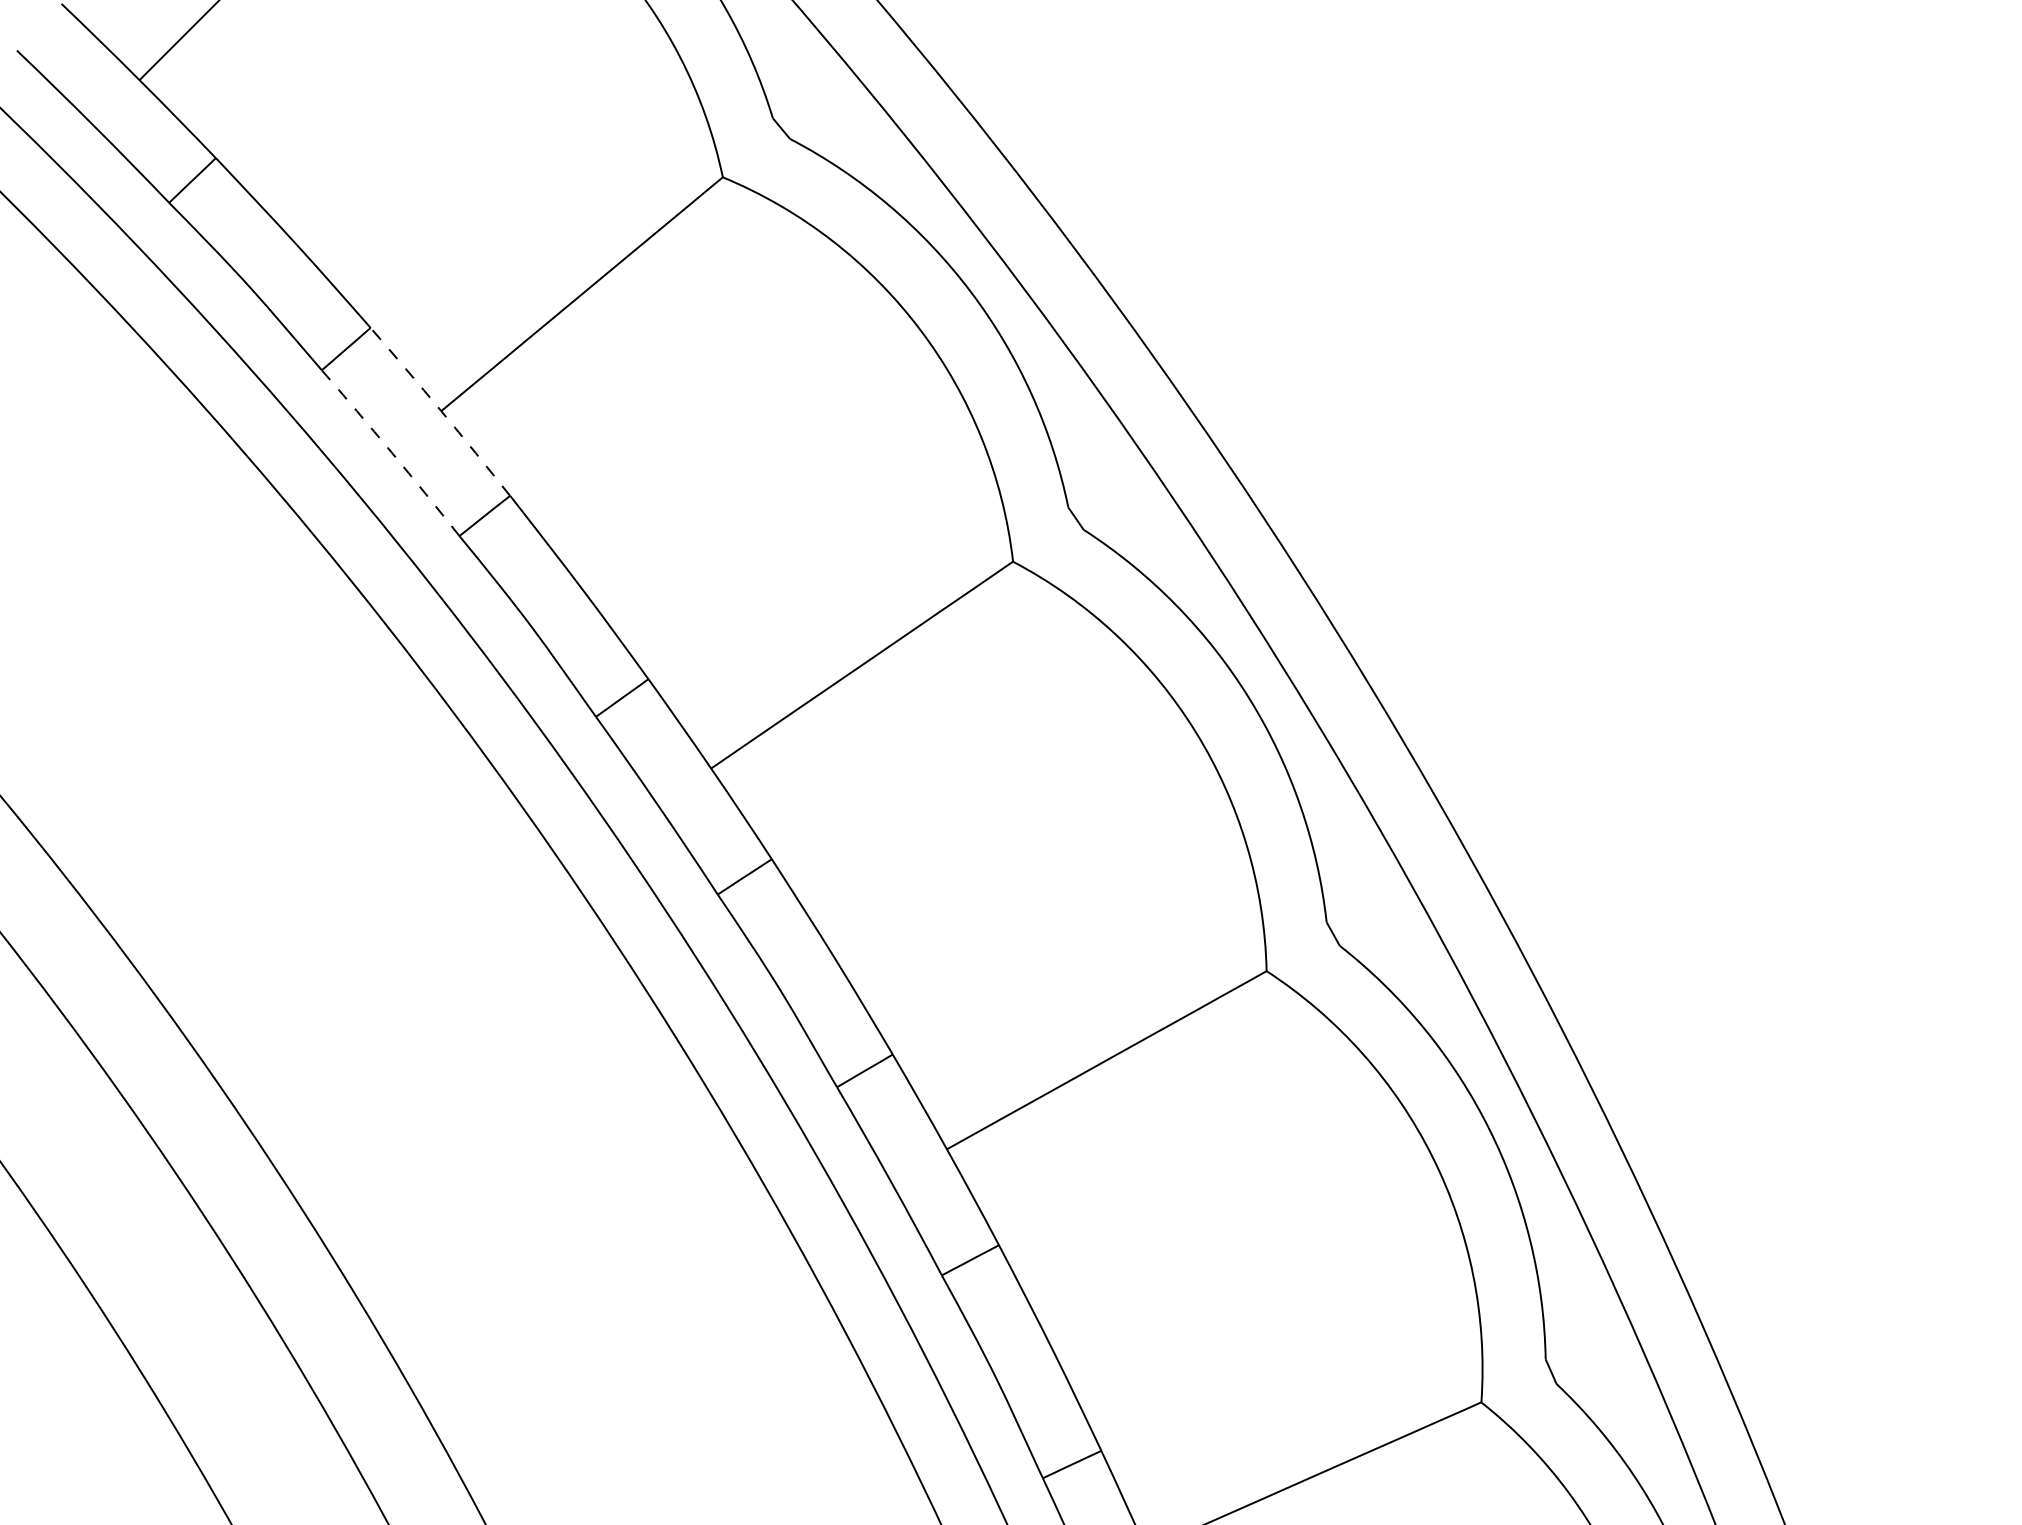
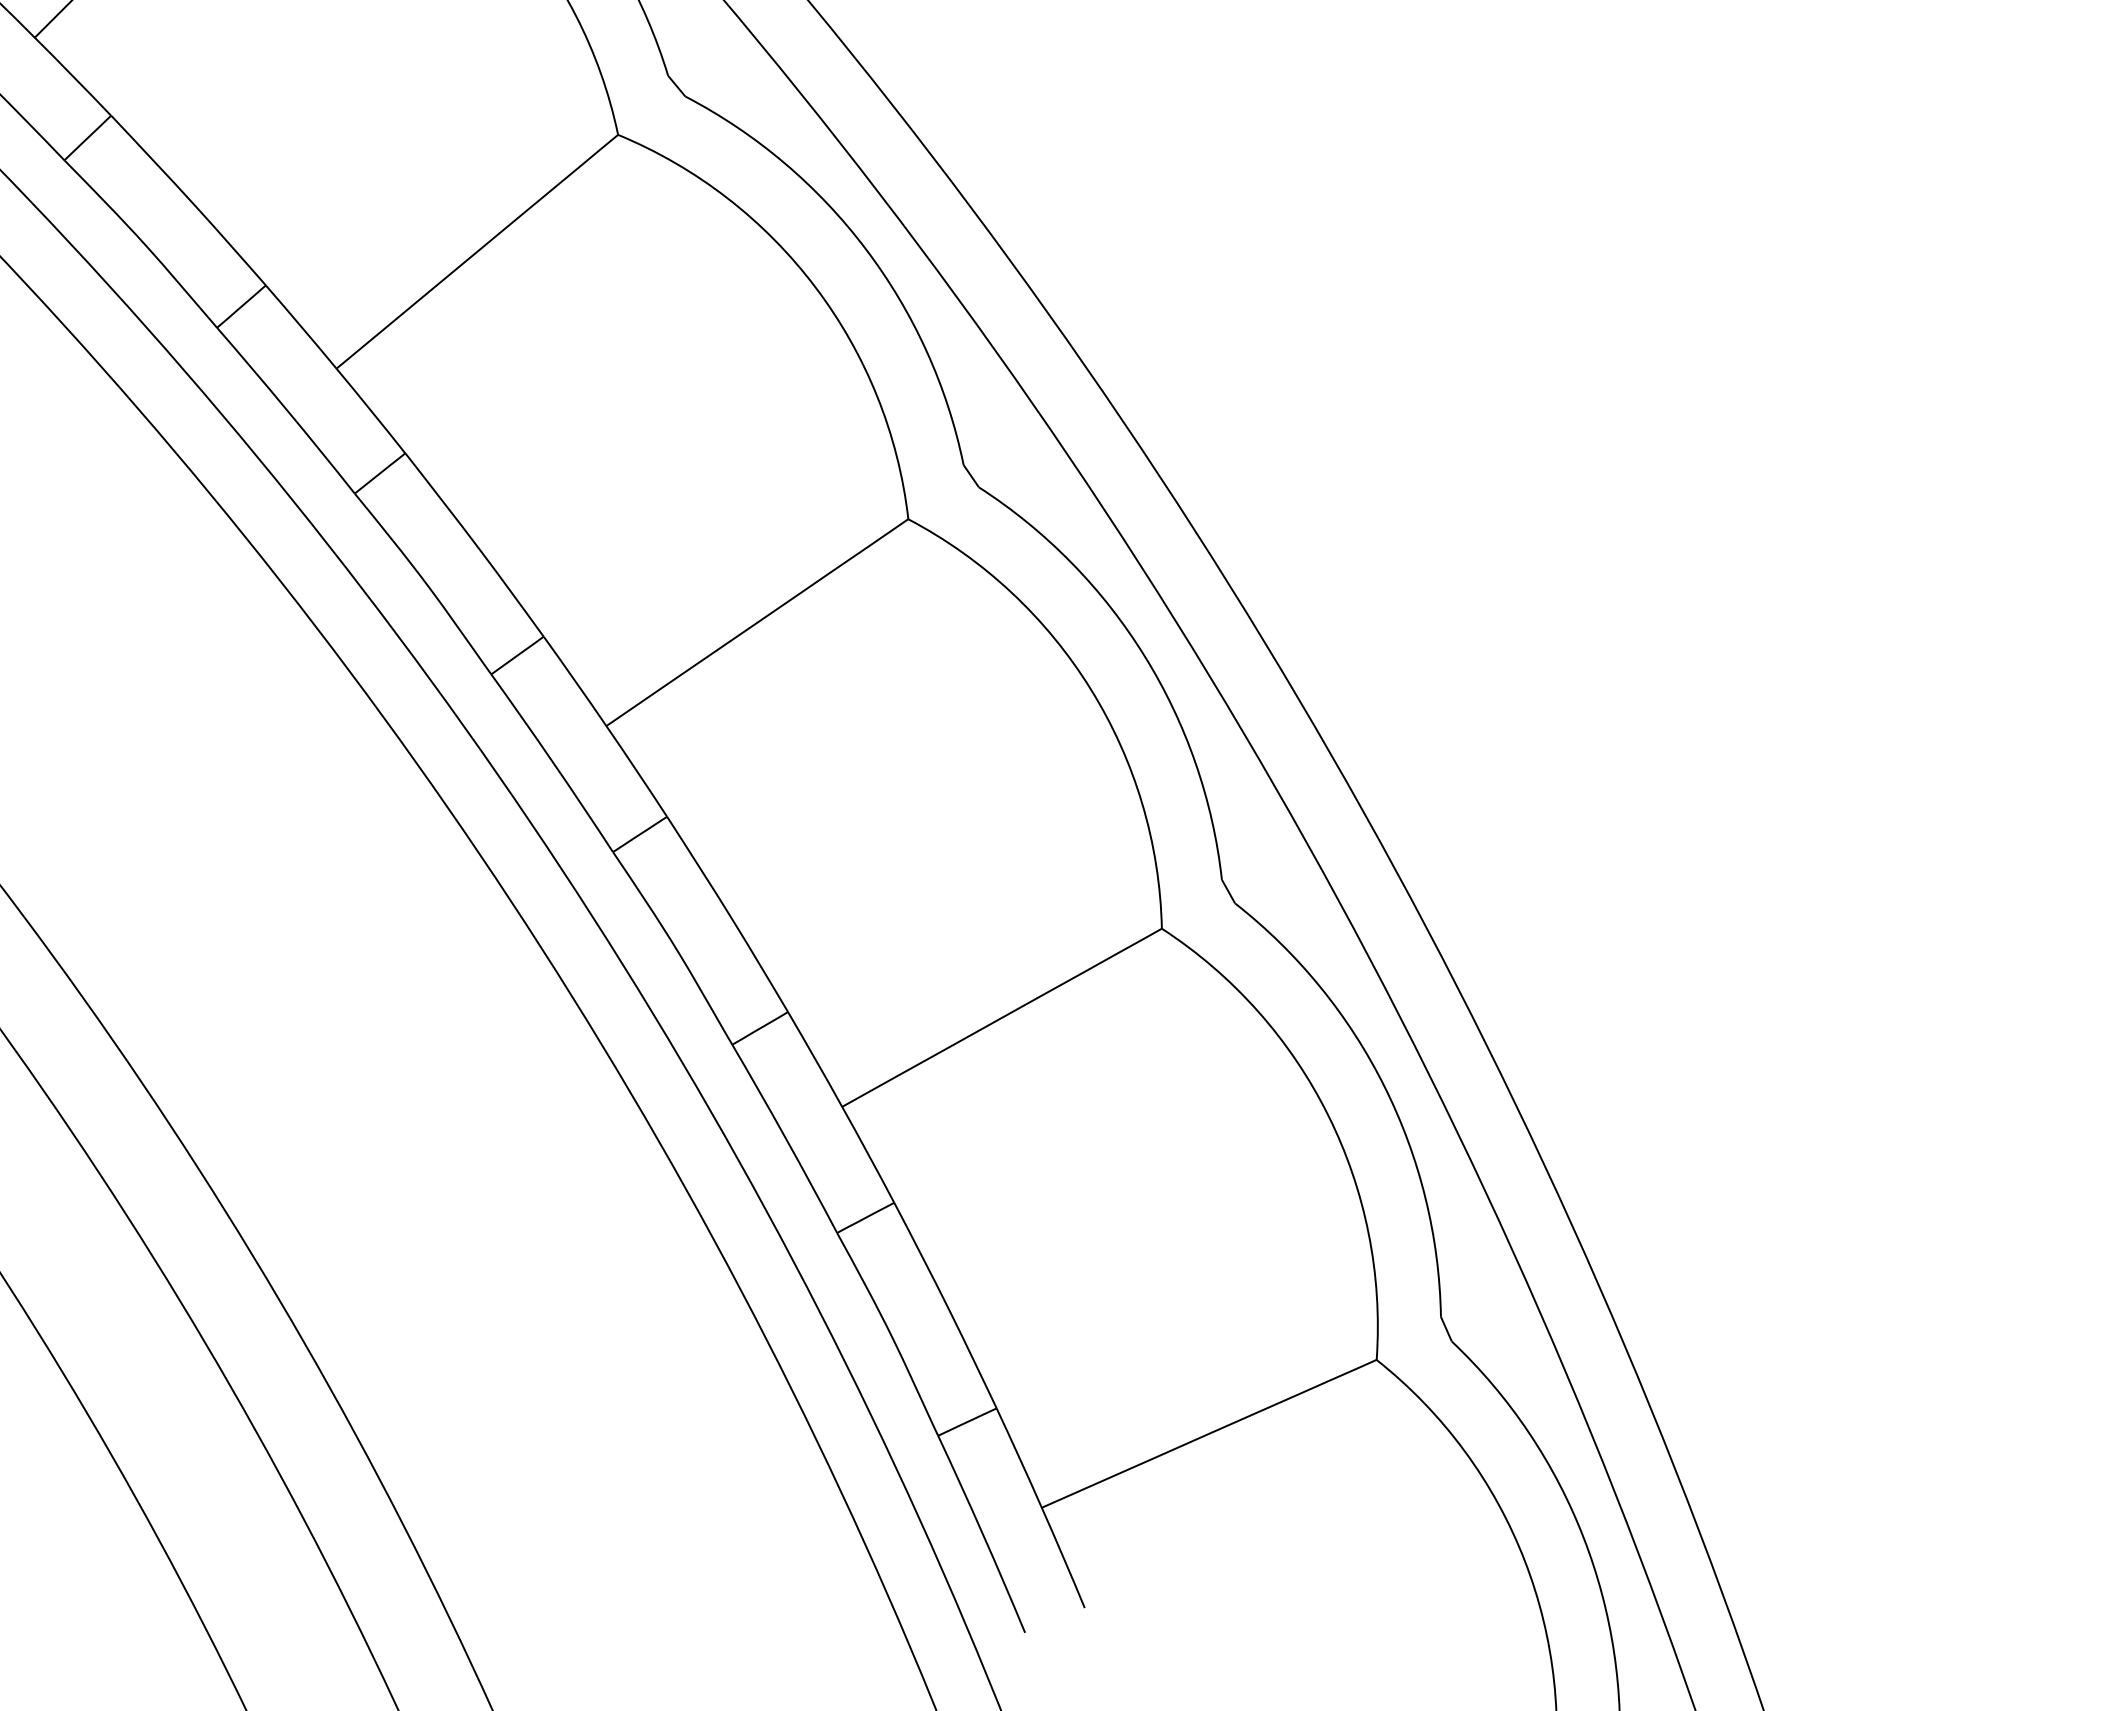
arc: (441, 410) -> (336, 368), dashed -> solid
arc: (391, 451) -> (286, 409), dashed -> solid

